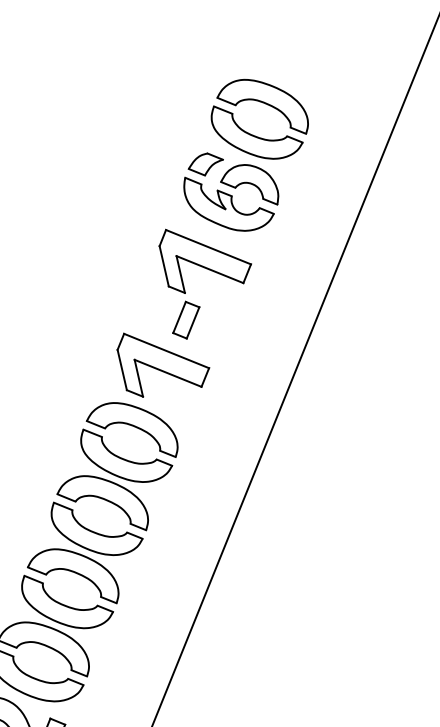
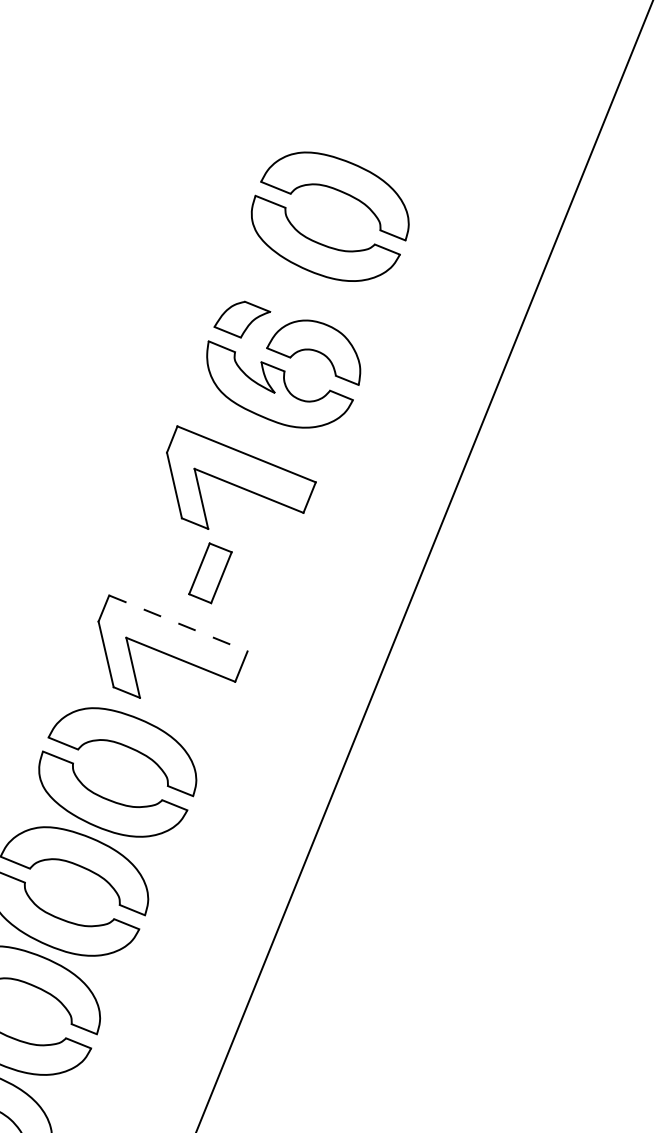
part: (265, 104) -> (339, 192), moved
line: (166, 351) -> (178, 624), solid -> dashed

